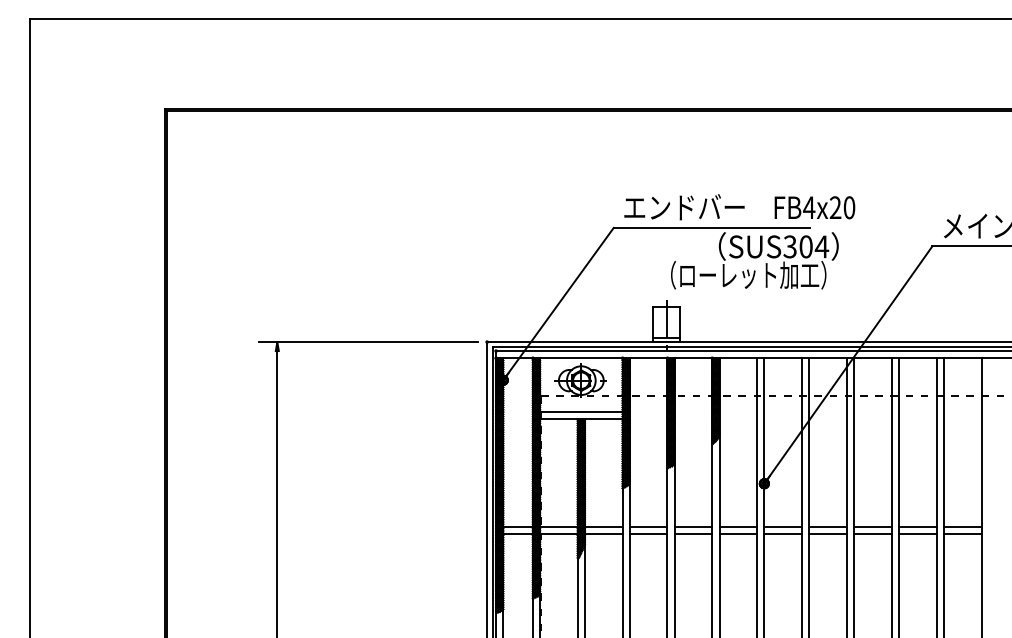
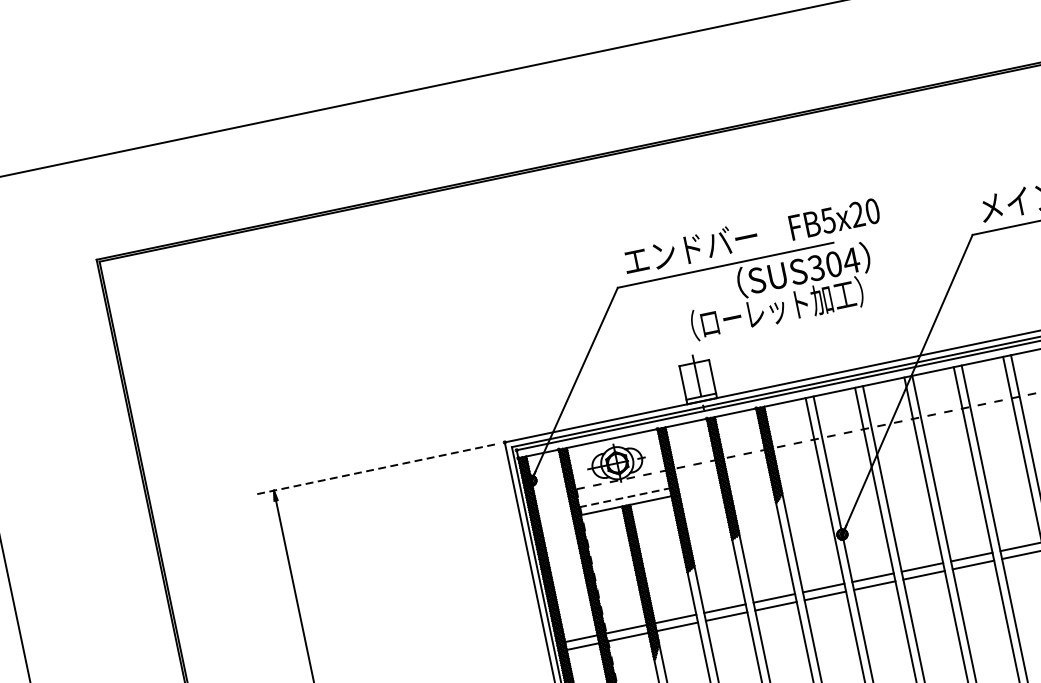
text: (809, 207) -> (828, 220), FB4x20 -> FB5x20
line: (368, 342) -> (374, 470), solid -> dashed
line: (581, 412) -> (624, 498), solid -> dashed

